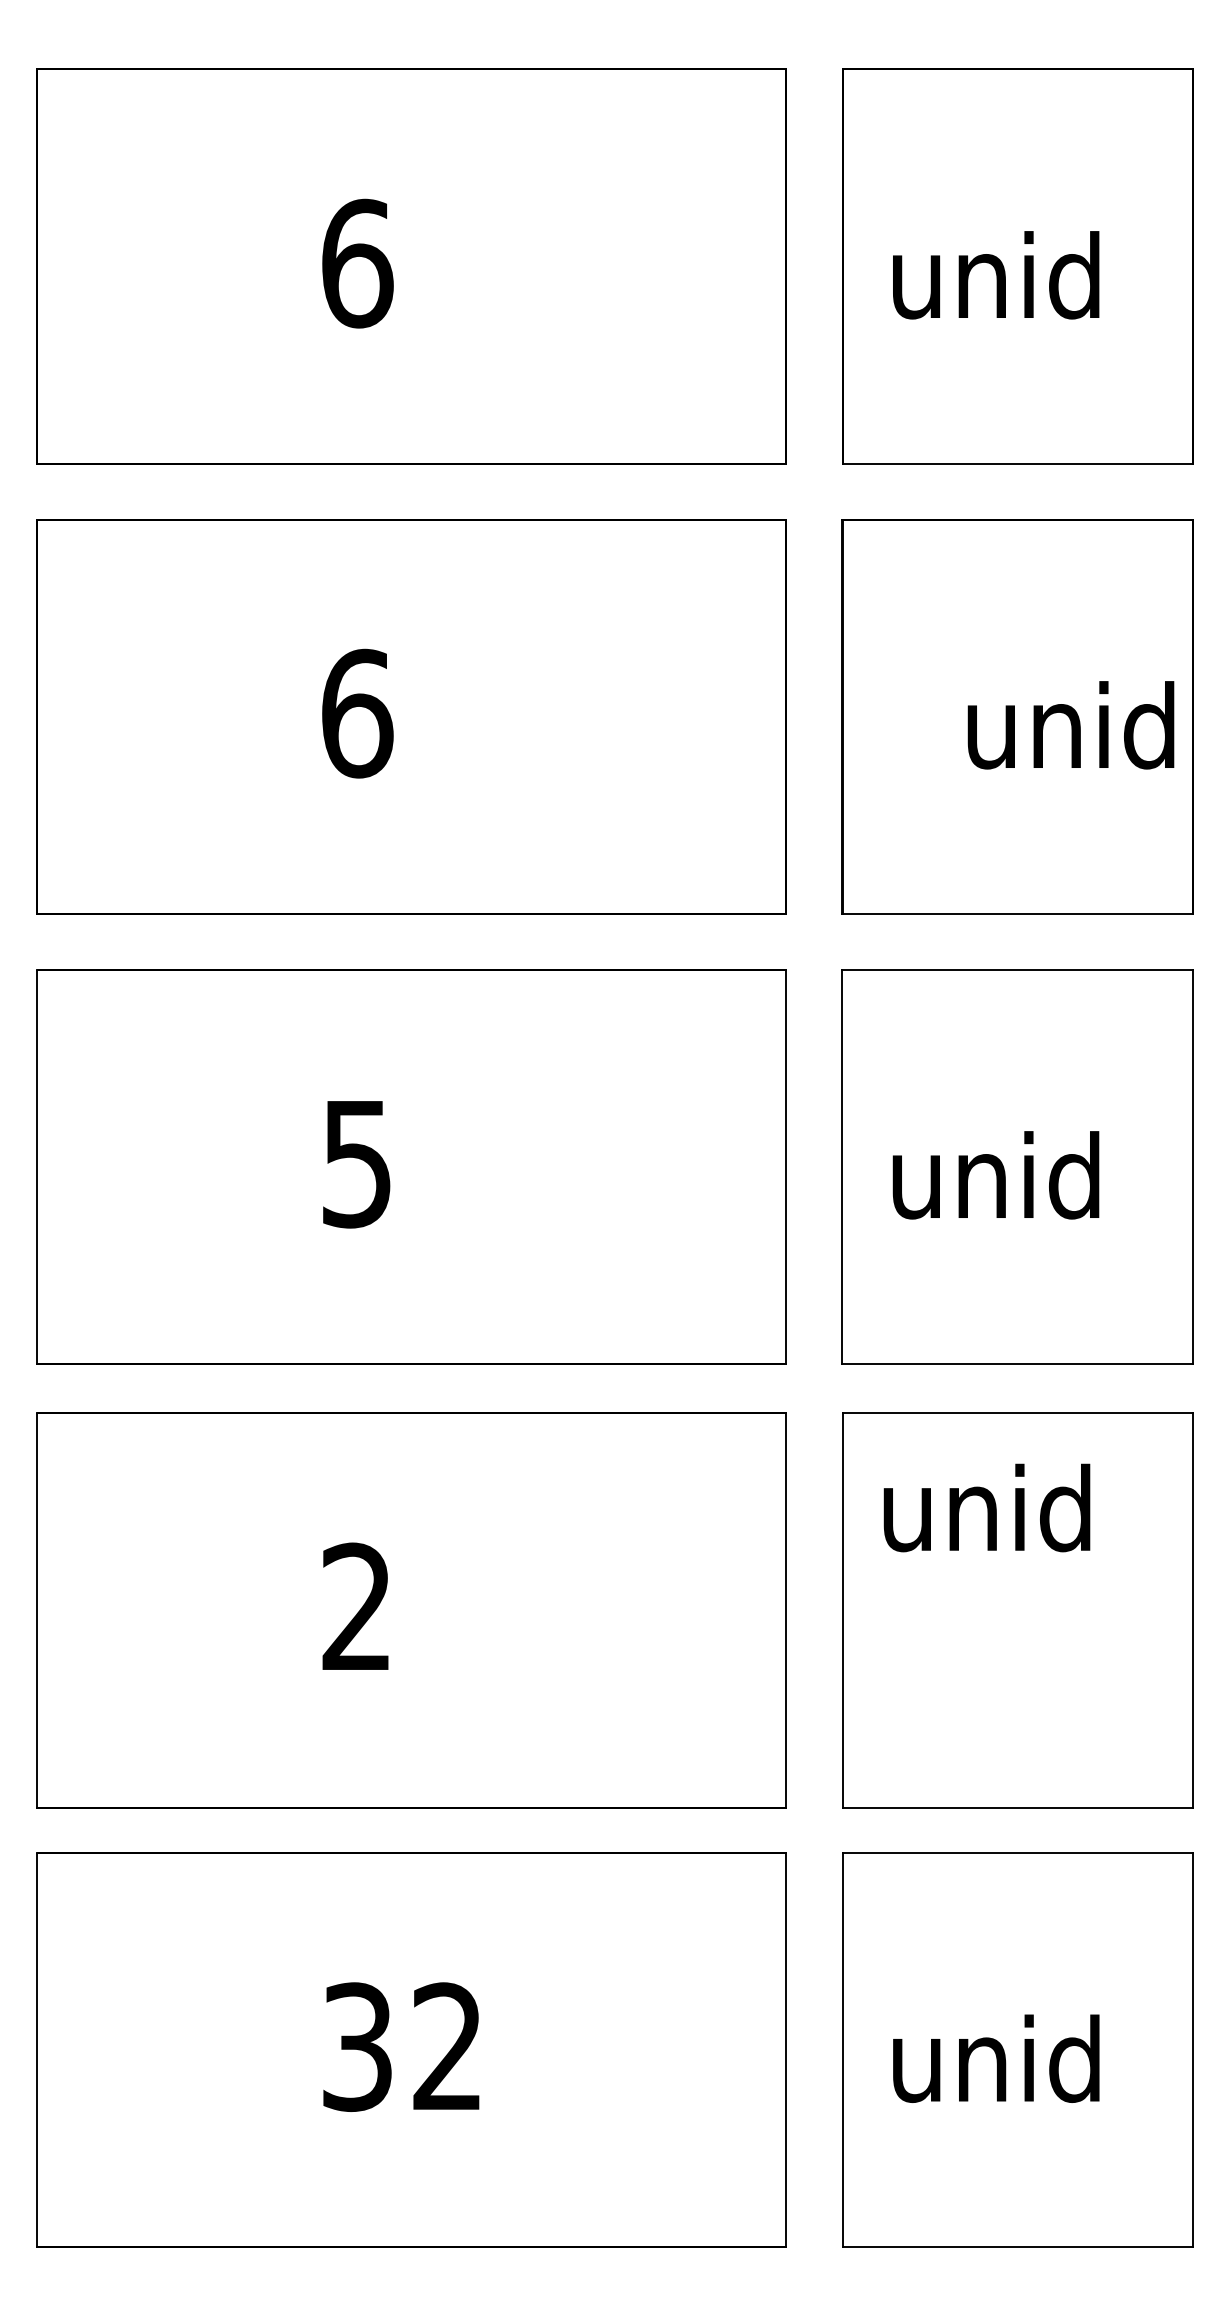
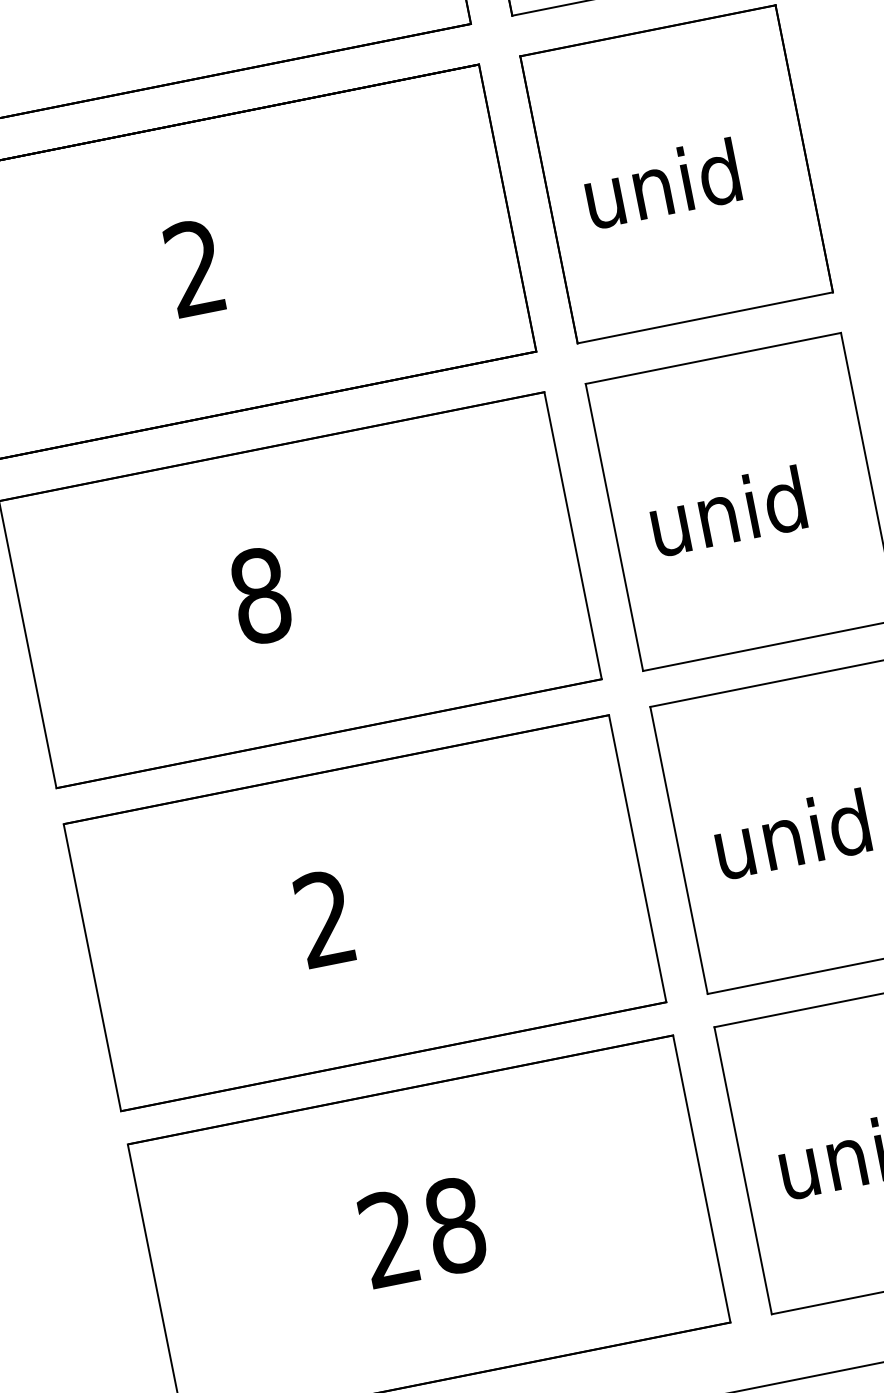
text: (357, 713) -> (195, 268), 6 -> 2
text: (1070, 725) -> (661, 184), moved
text: (356, 1163) -> (260, 595), 5 -> 8
text: (986, 1507) -> (791, 834), moved
text: (403, 2046) -> (422, 1231), 32 -> 28

